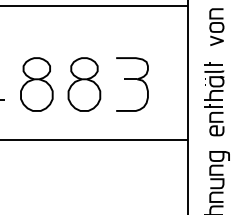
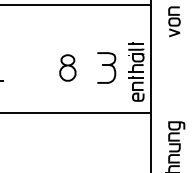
part: (36, 84) -> (29, 67), removed
part: (84, 84) -> (67, 67), size x0.6
part: (132, 84) -> (106, 67), size x0.7
part: (214, 99) -> (136, 72), moved

